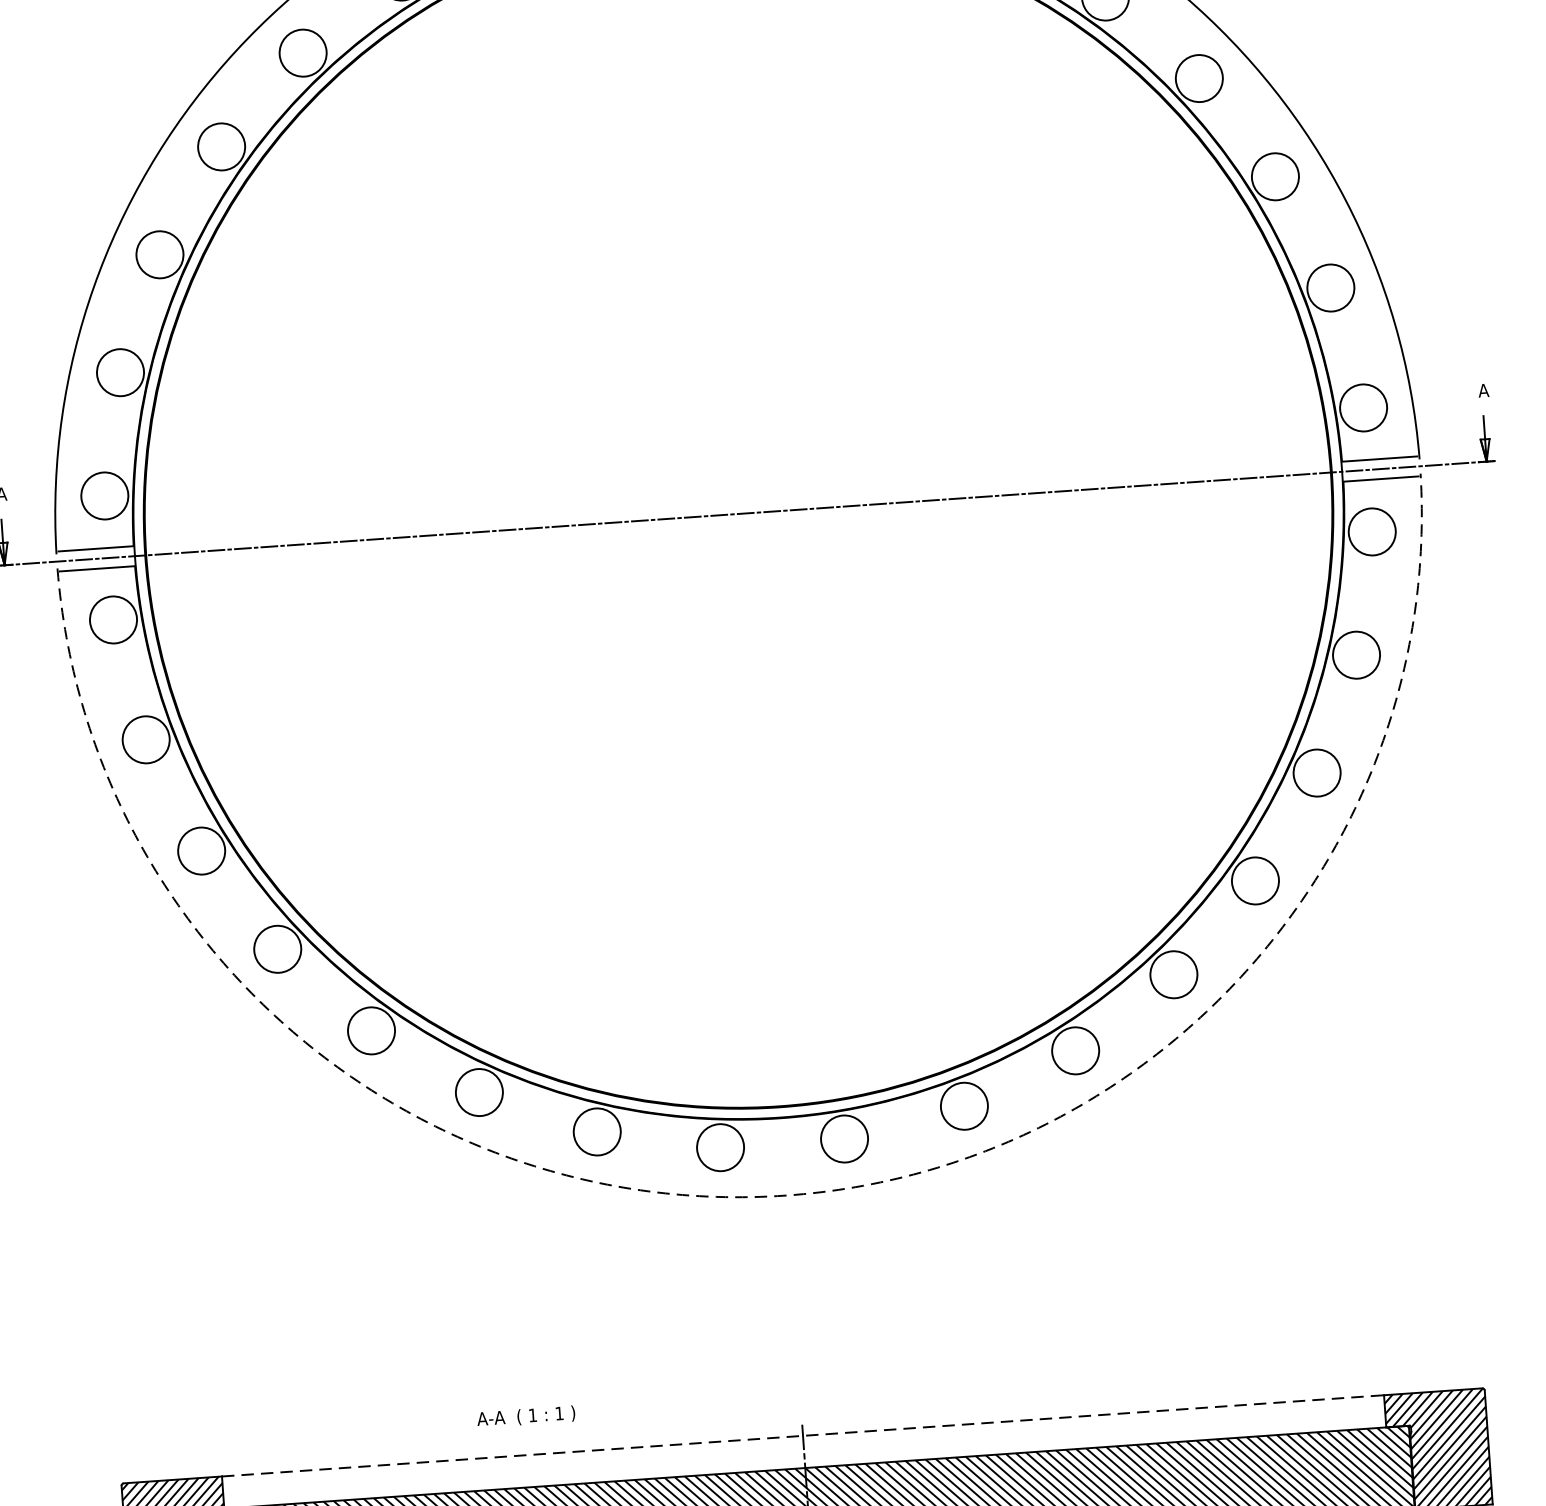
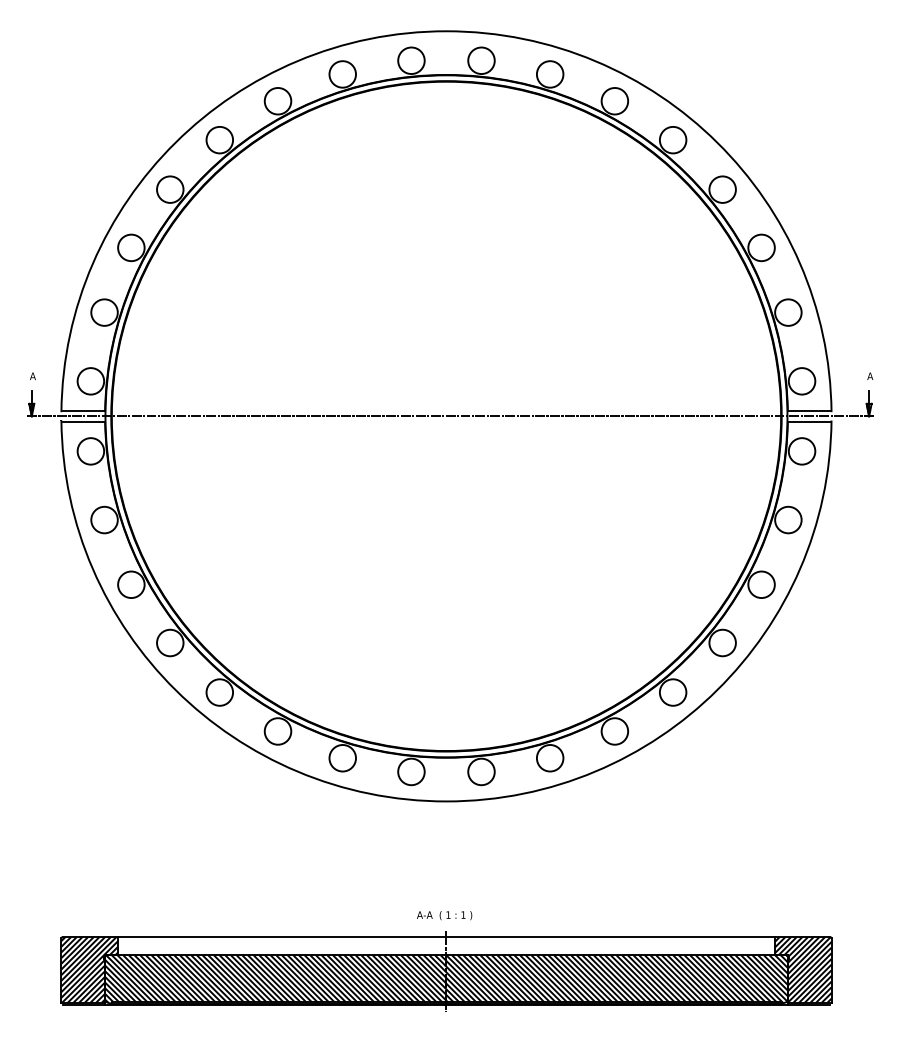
arc: (786, 1195) -> (446, 801), dashed -> solid
text: (526, 1416) -> (444, 915), moved
line: (803, 1436) -> (446, 937), dashed -> solid

